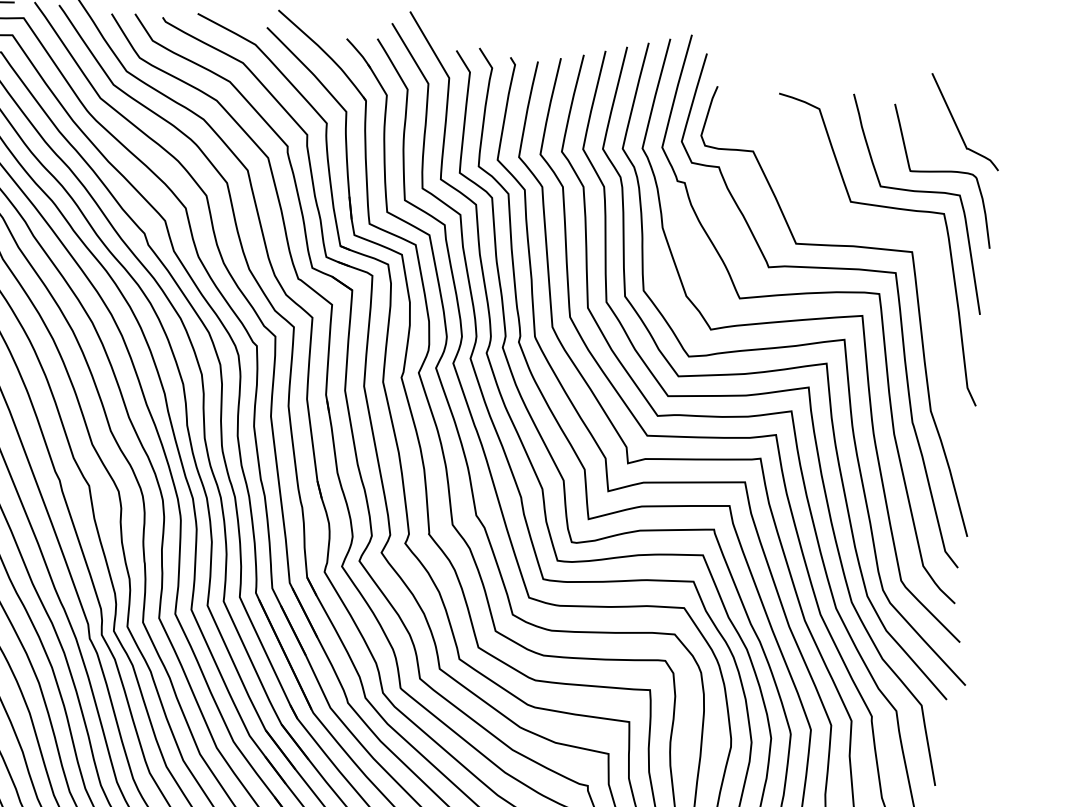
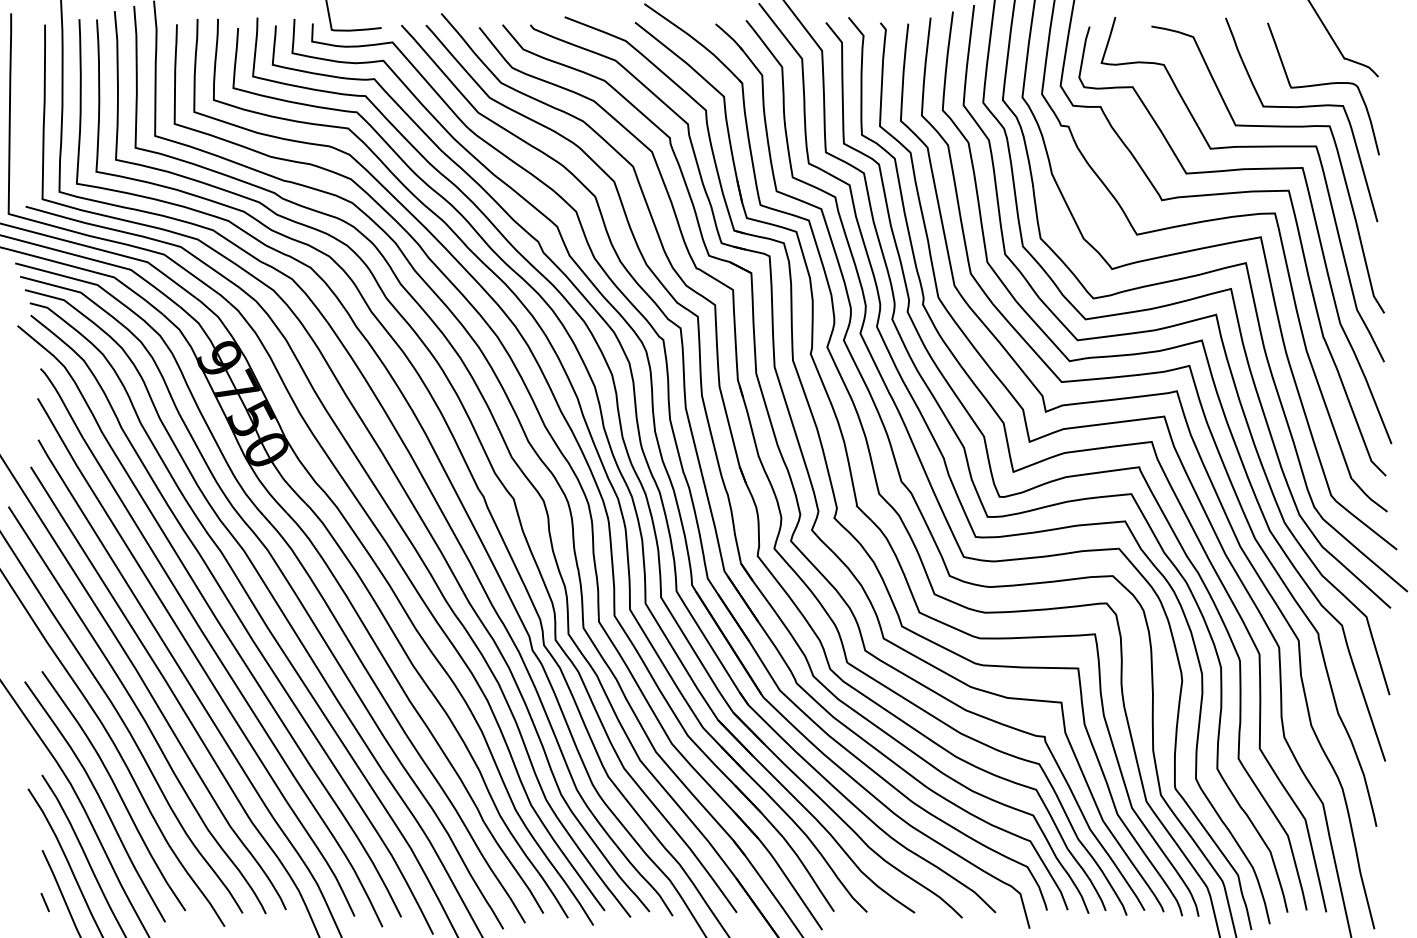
curve: (854, 224) -> (1242, 147), added

